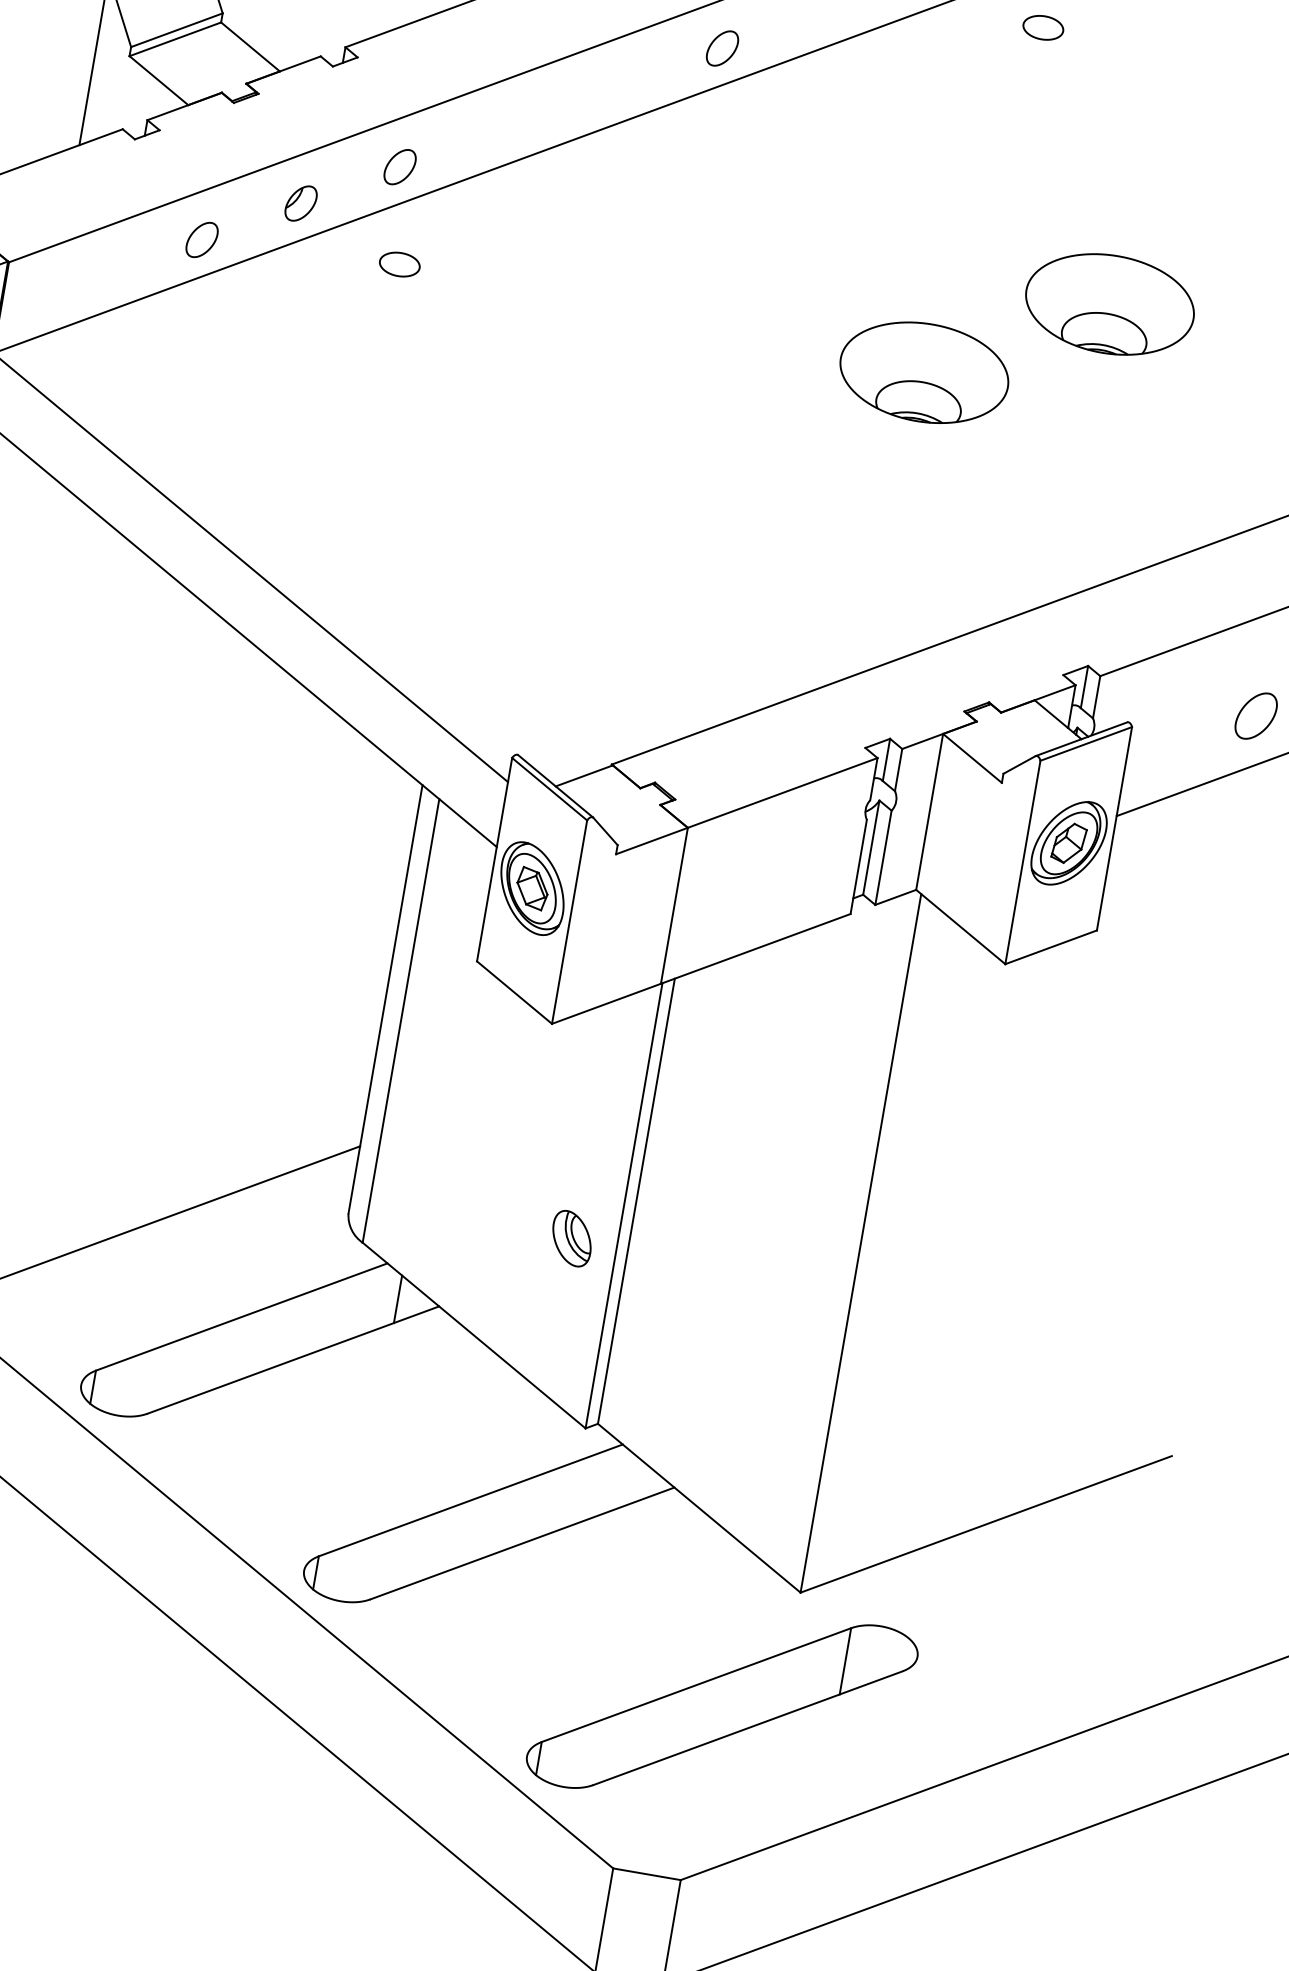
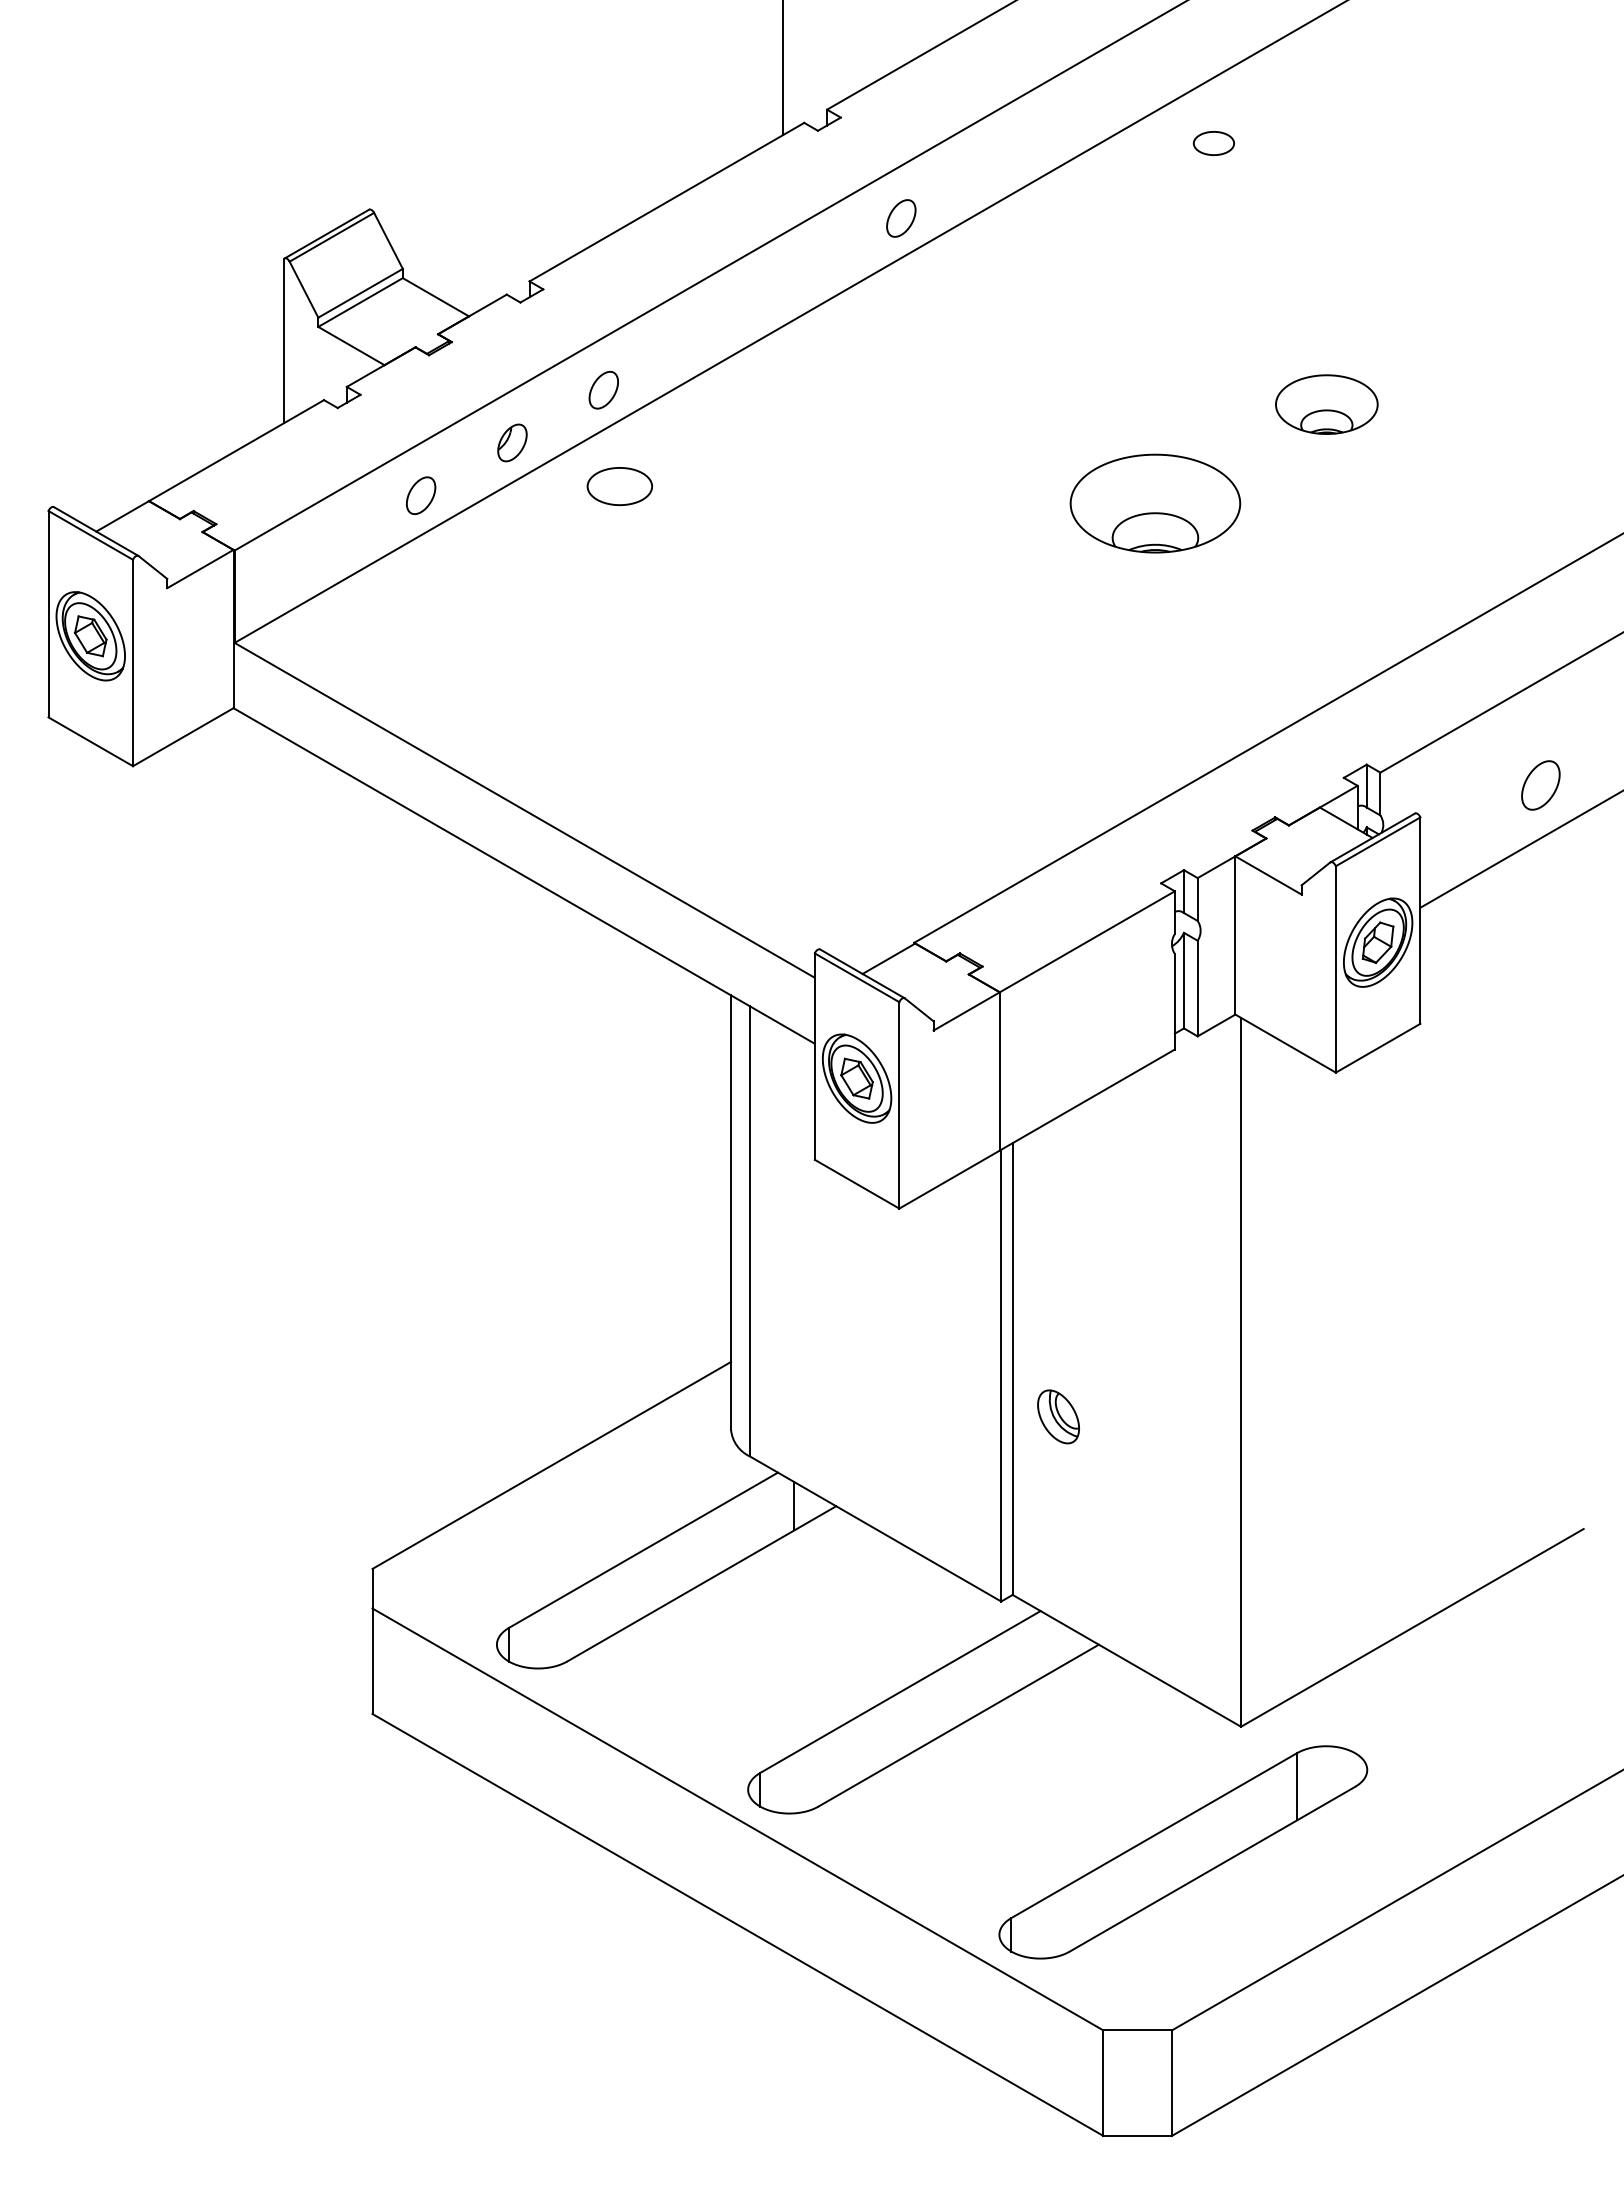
part: (400, 263) -> (620, 485), size x1.6
part: (1109, 304) -> (1326, 404), size x0.6
part: (571, 1238) -> (1058, 1416), moved

